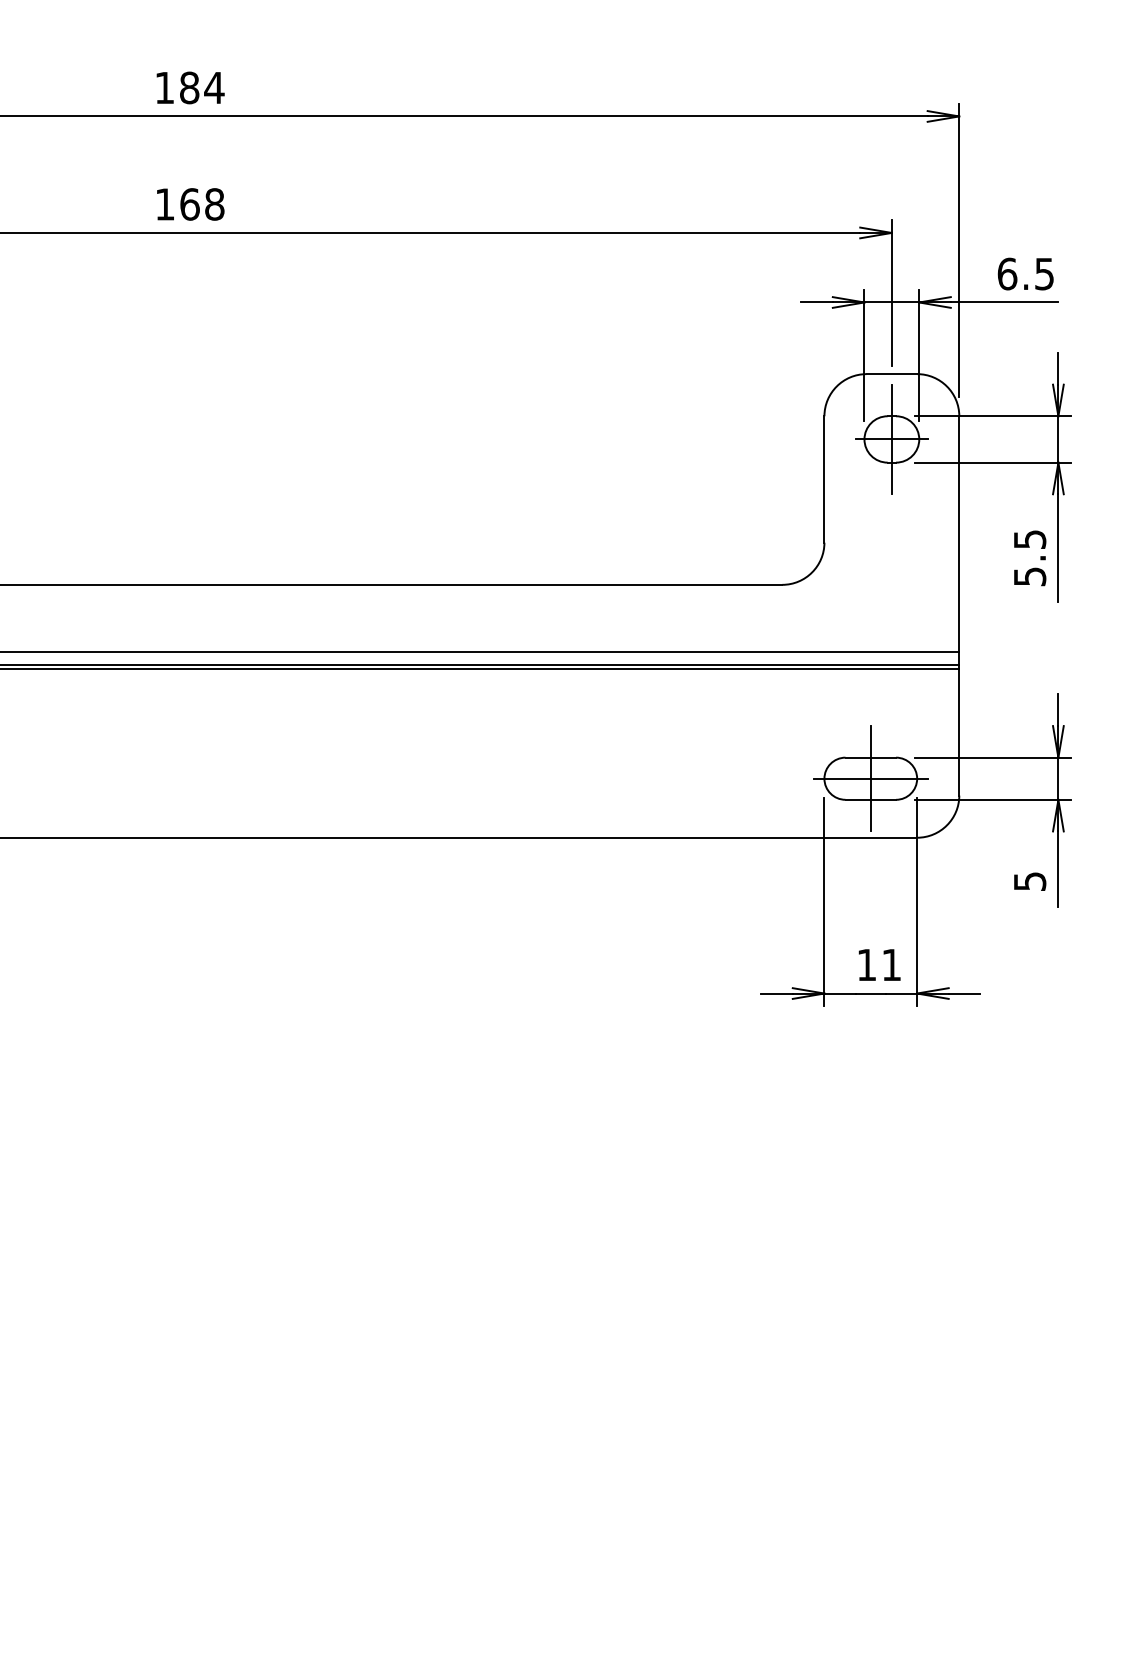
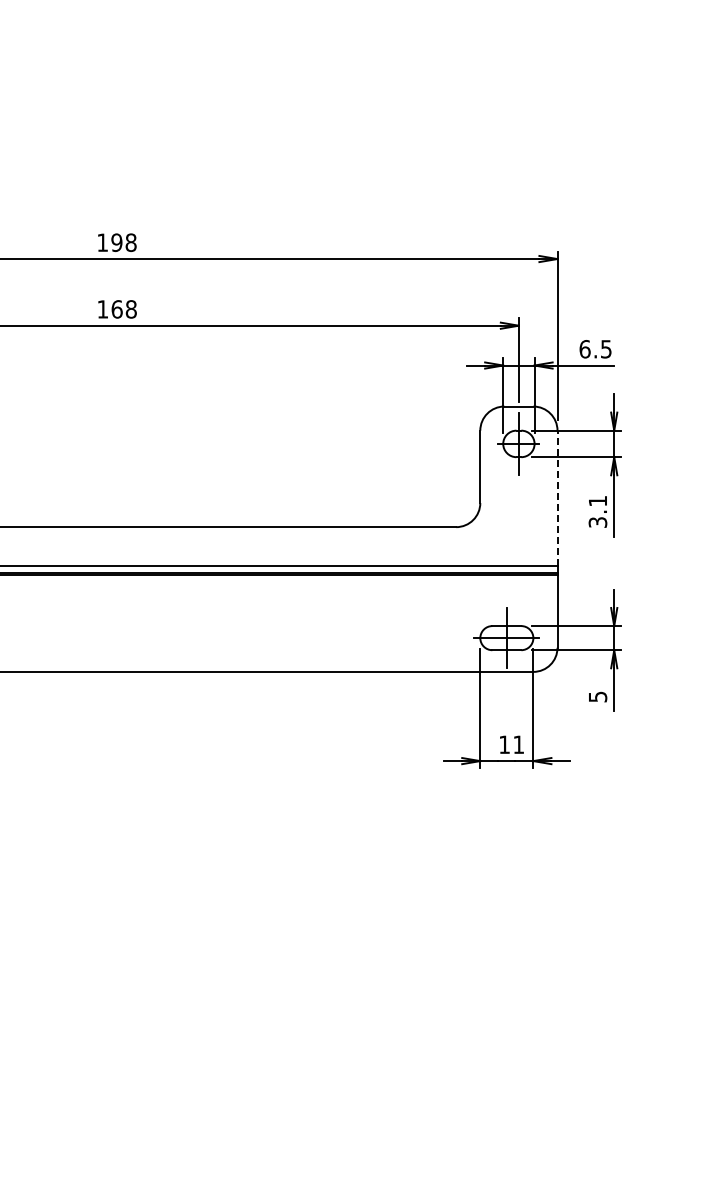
text: (201, 87) -> (123, 242), 184 -> 198
line: (959, 534) -> (557, 498), solid -> dashed
text: (1029, 557) -> (597, 511), 5.5 -> 3.1

